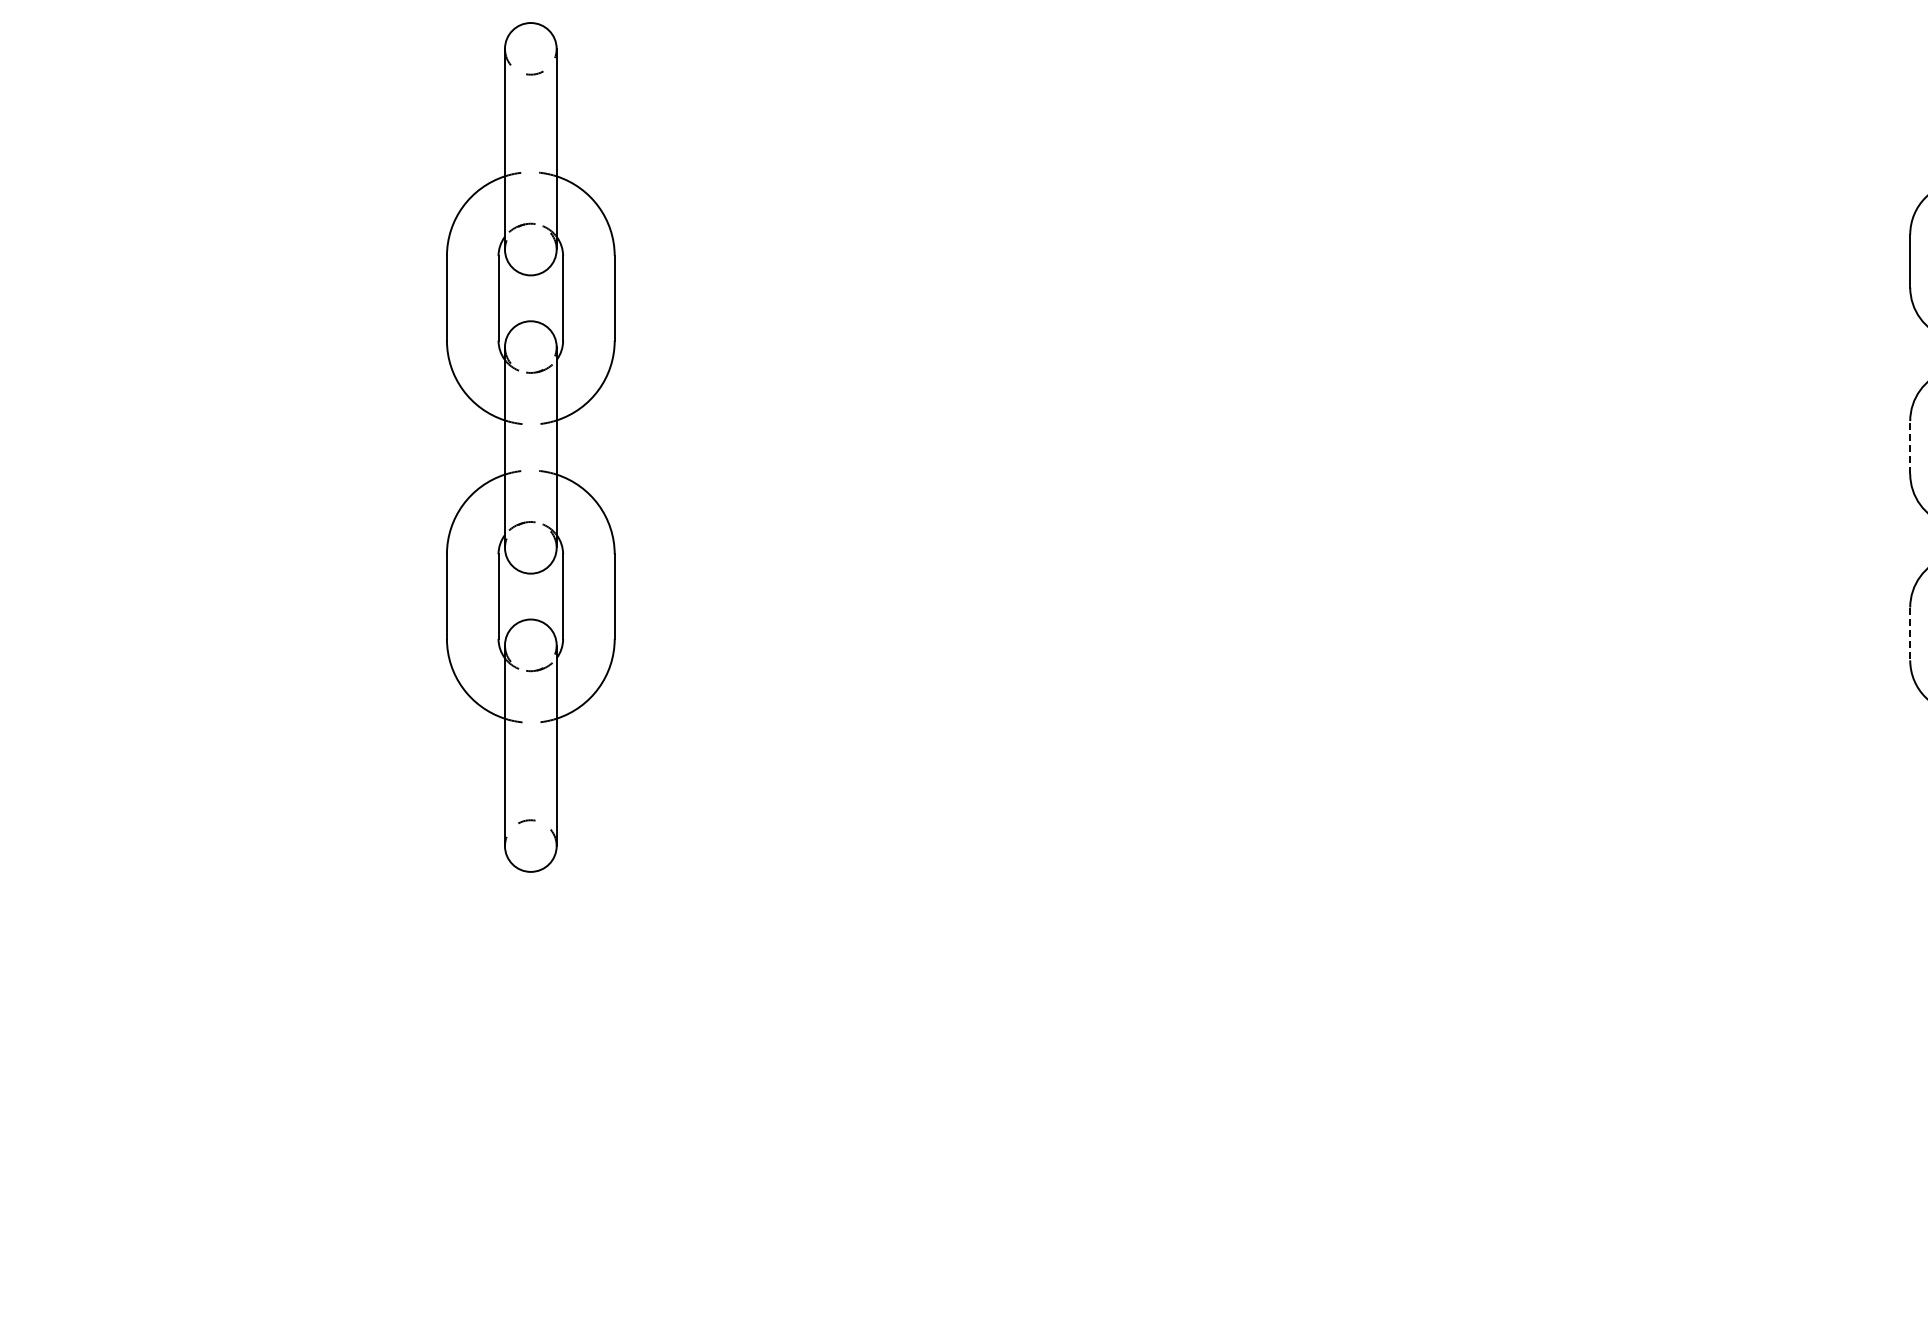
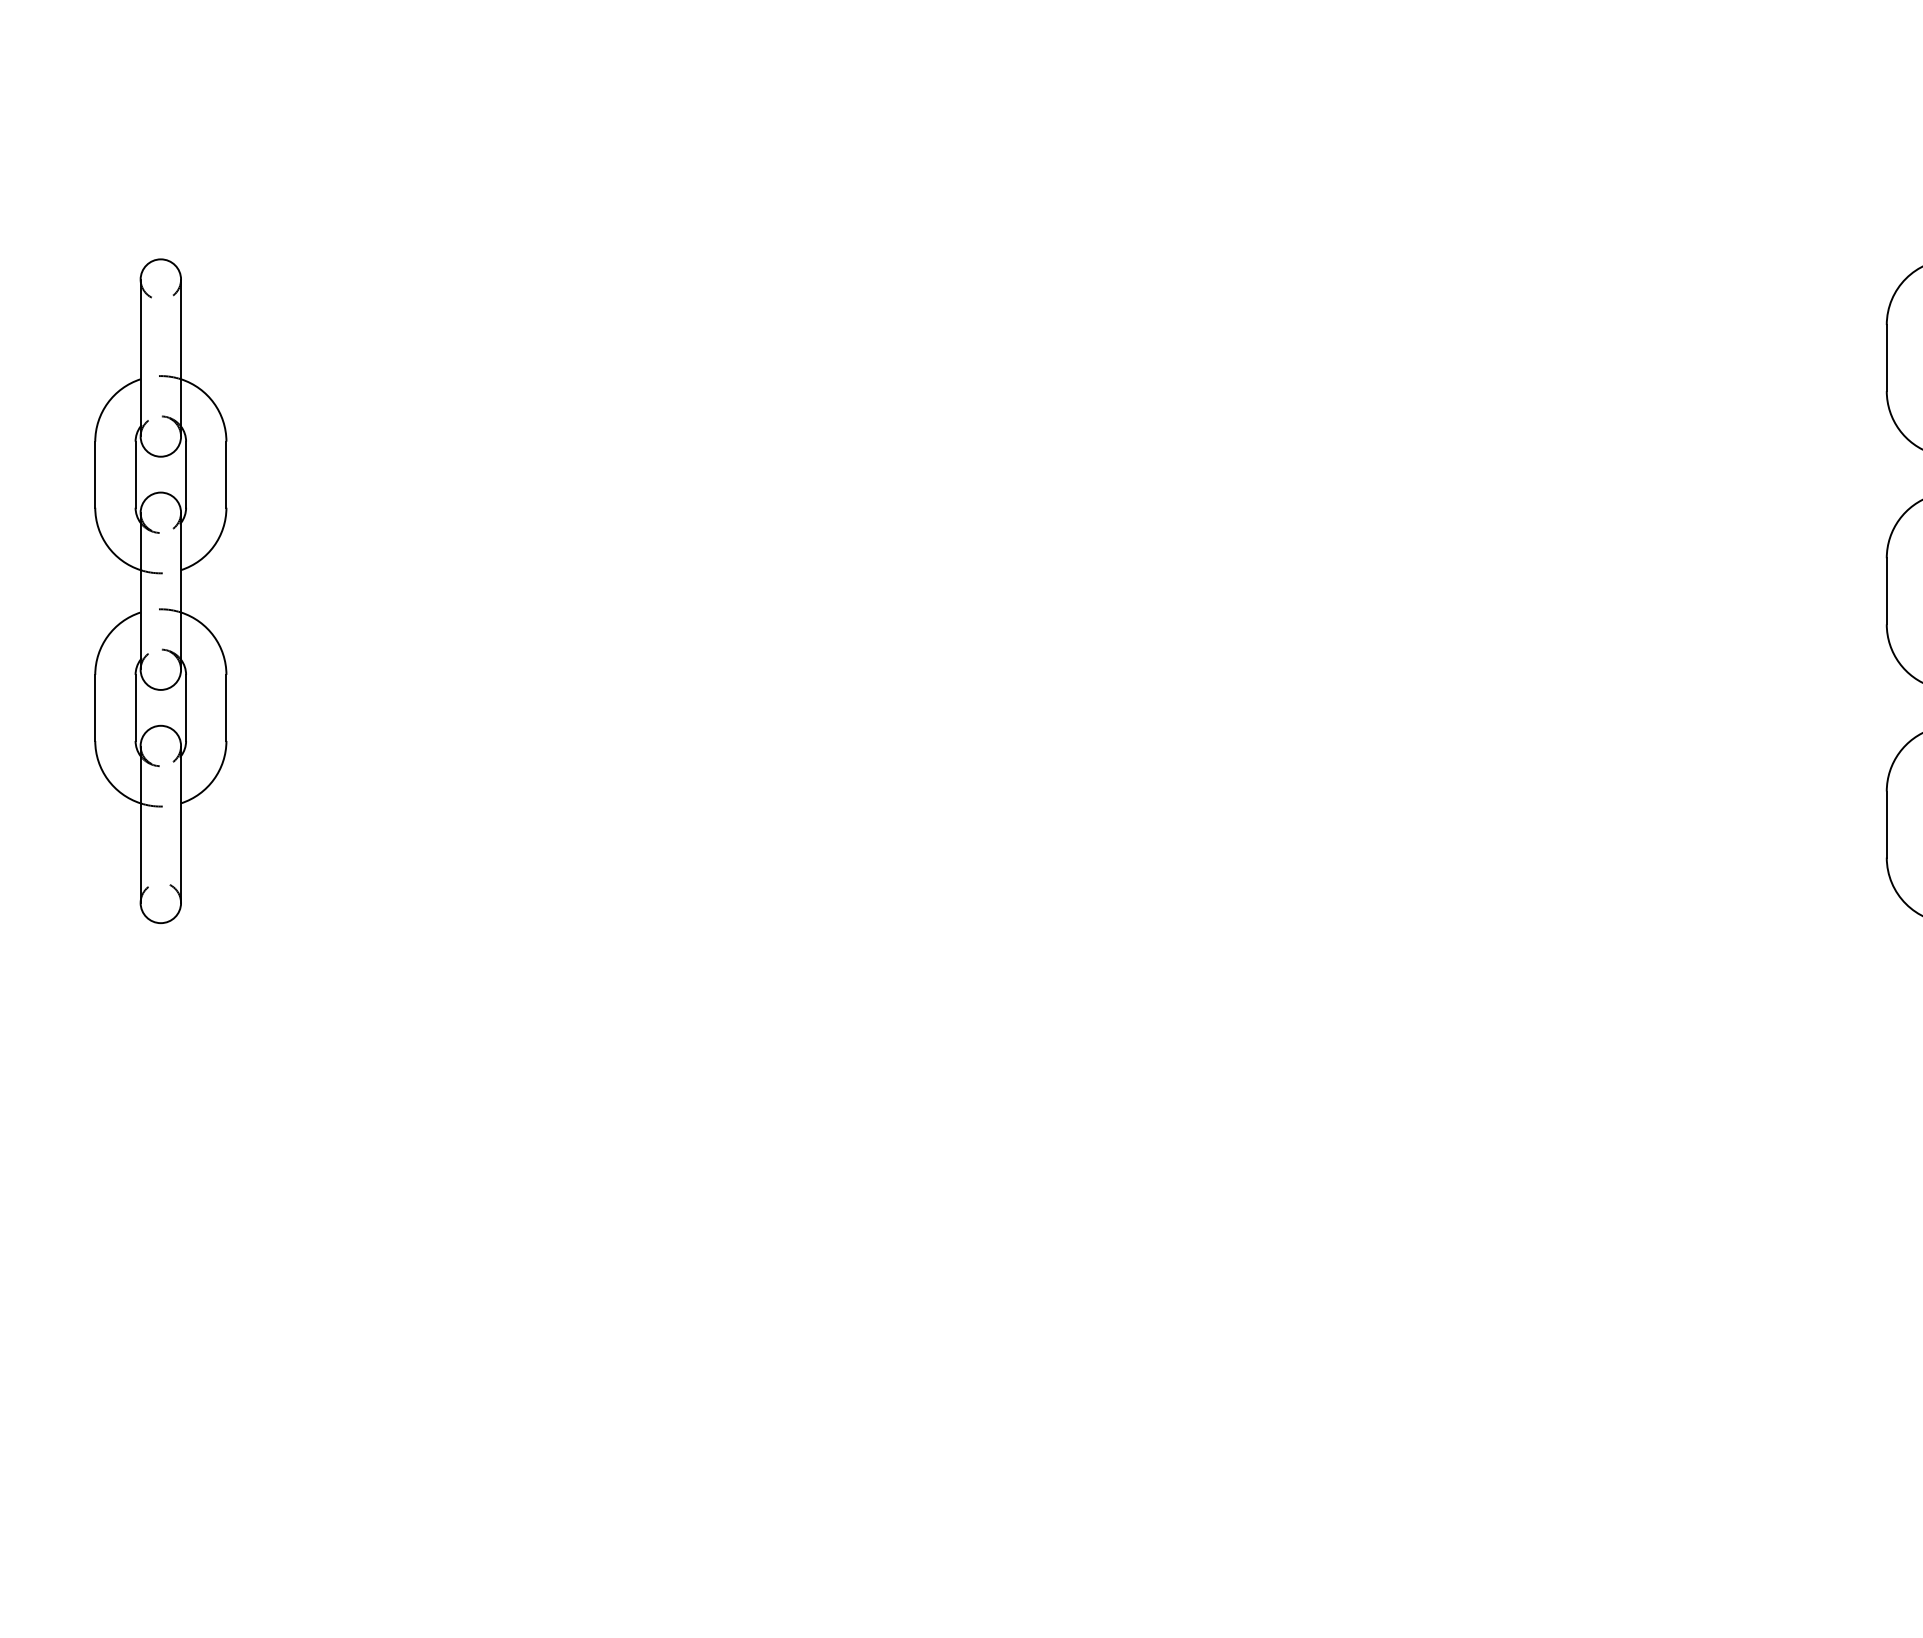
part: (530, 447) -> (160, 591), size x0.62
line: (1910, 447) -> (1887, 591), dashed -> solid
line: (1910, 634) -> (1887, 825), dashed -> solid

